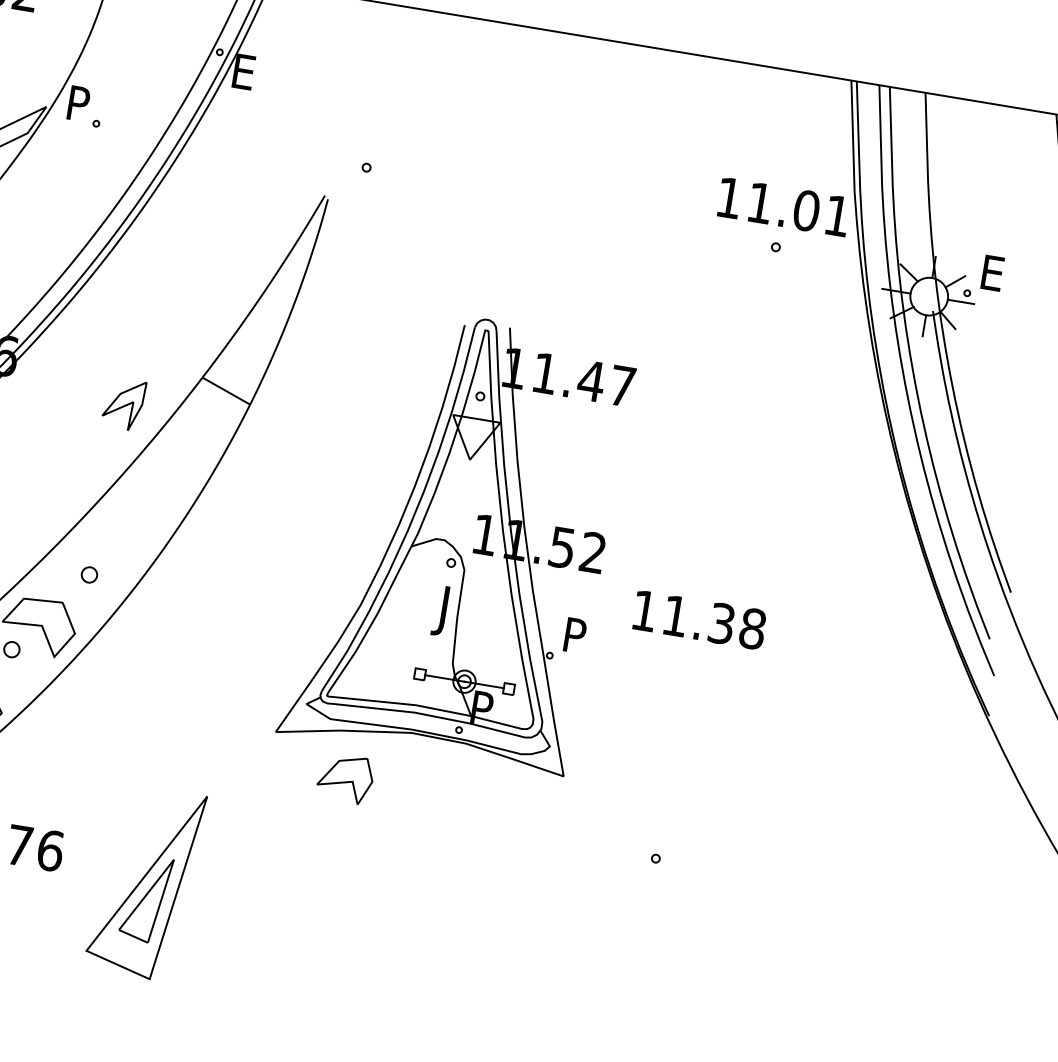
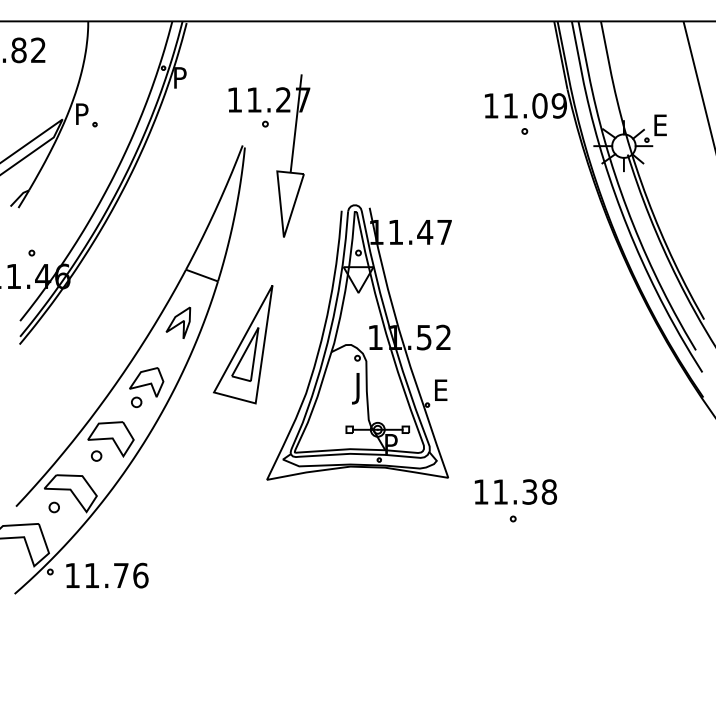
text: (245, 71) -> (181, 77), E -> P
text: (836, 215) -> (558, 105), 11.01 -> 11.09
part: (372, 244) -> (276, 170), added
part: (124, 403) -> (178, 322), moved
text: (699, 619) -> (515, 491), moved
text: (577, 634) -> (442, 389), P -> E
part: (345, 778) -> (146, 382), moved
part: (145, 882) -> (243, 344), moved

